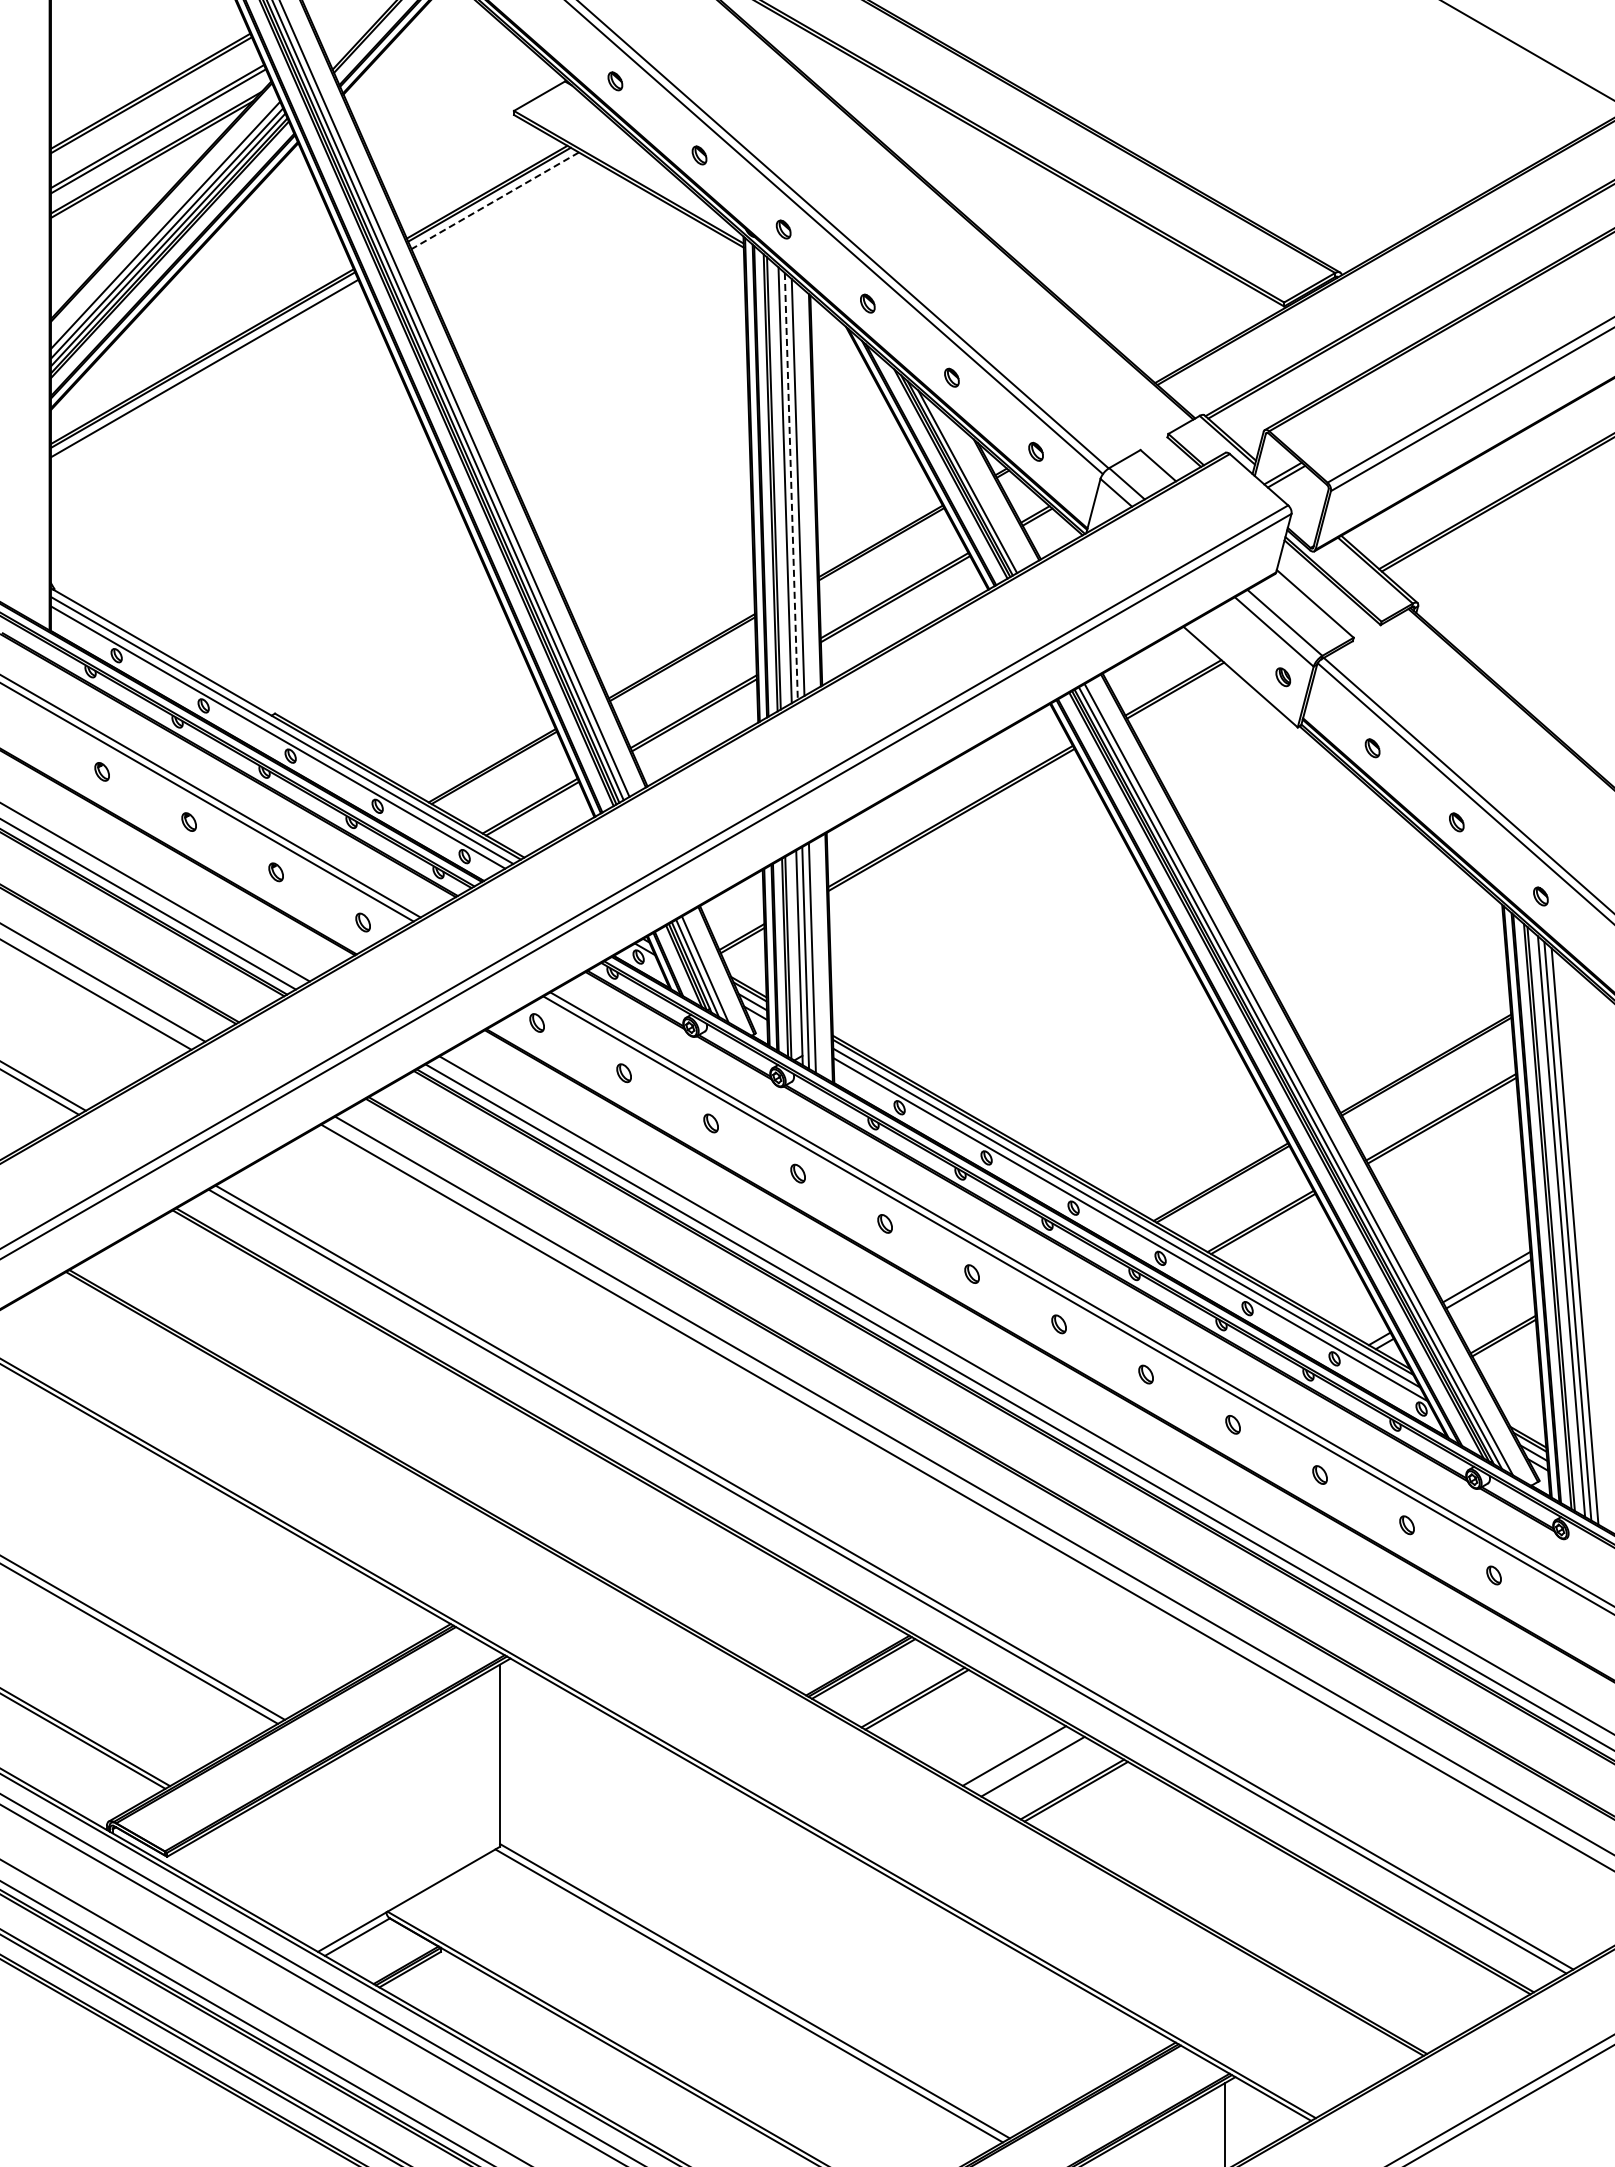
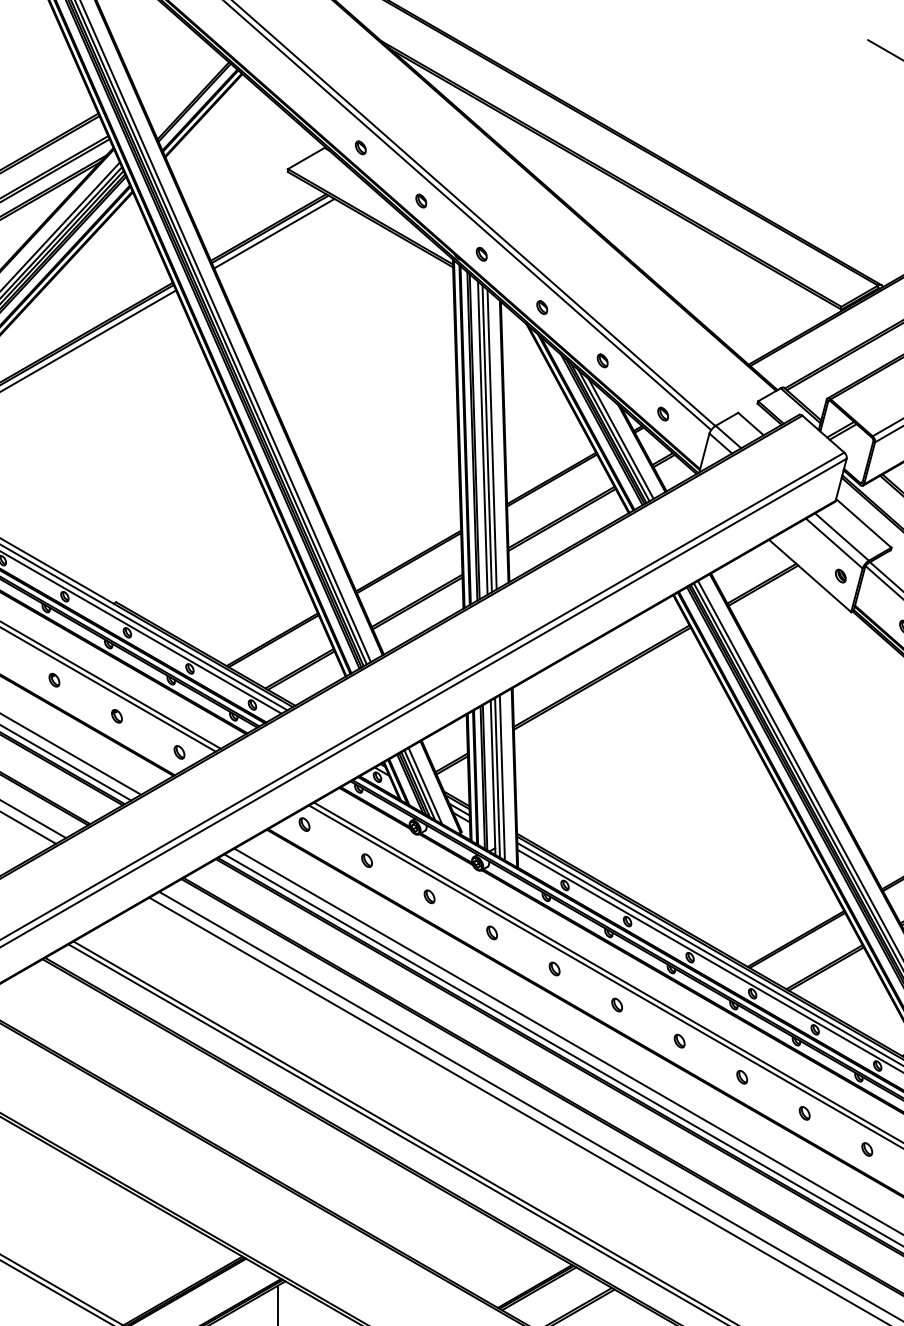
line: (495, 200) -> (274, 233), dashed -> solid
line: (791, 486) -> (487, 439), dashed -> solid
line: (977, 486) -> (621, 439), added

